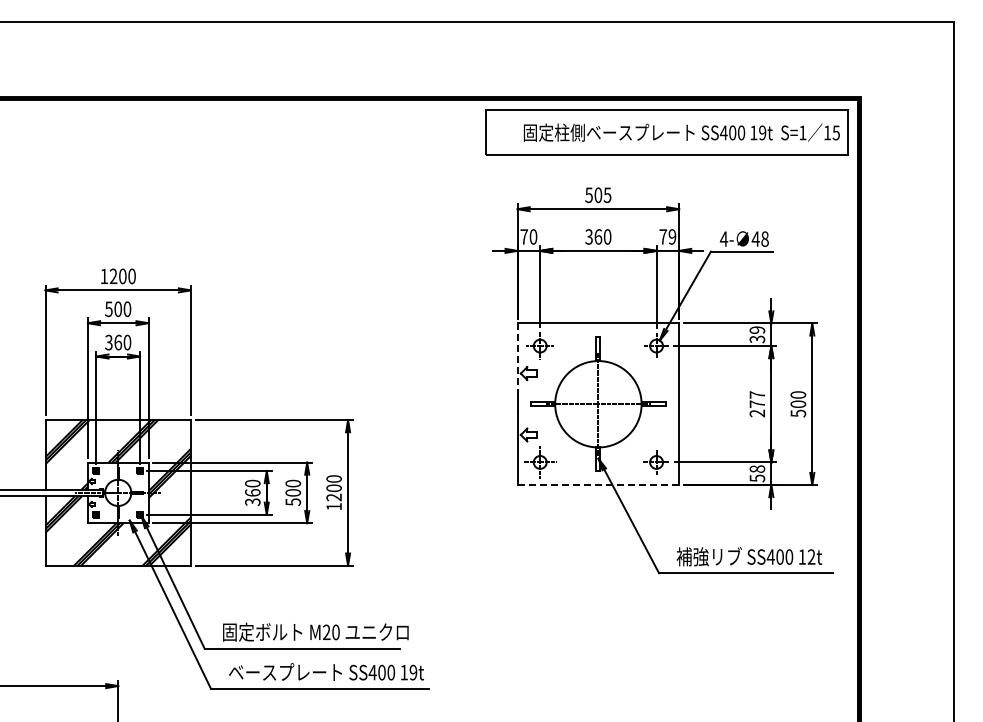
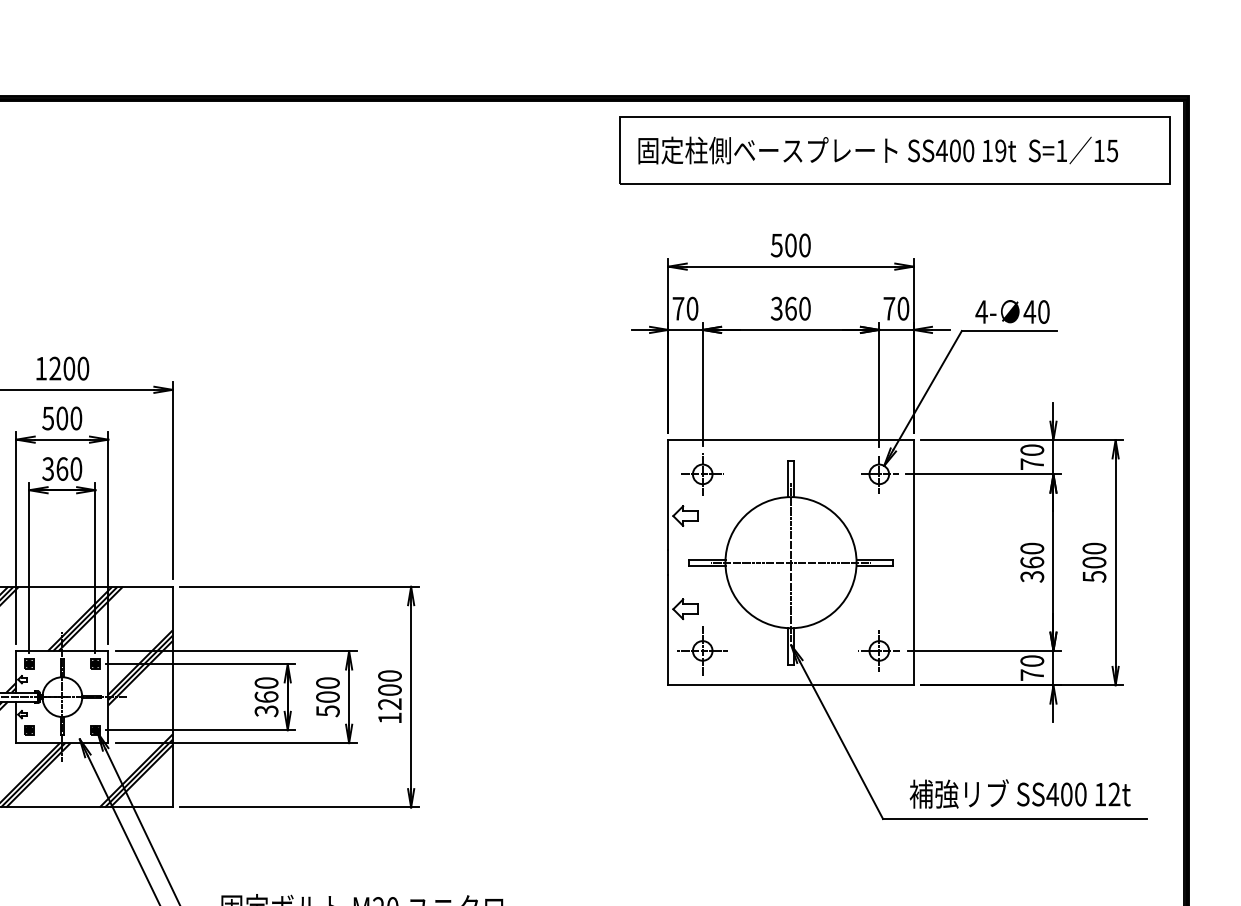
text: (681, 132) -> (877, 150), moved
text: (607, 194) -> (804, 244), 505 -> 500
text: (672, 236) -> (903, 308), 79 -> 70
text: (764, 238) -> (1043, 311), 48 -> 40
text: (757, 334) -> (1032, 456), 39 -> 70
line: (517, 360) -> (668, 496), dashed -> solid
text: (757, 404) -> (1032, 563), 277 -> 360
text: (757, 473) -> (1032, 667), 58 -> 70
line: (598, 485) -> (791, 685), dashed -> solid

